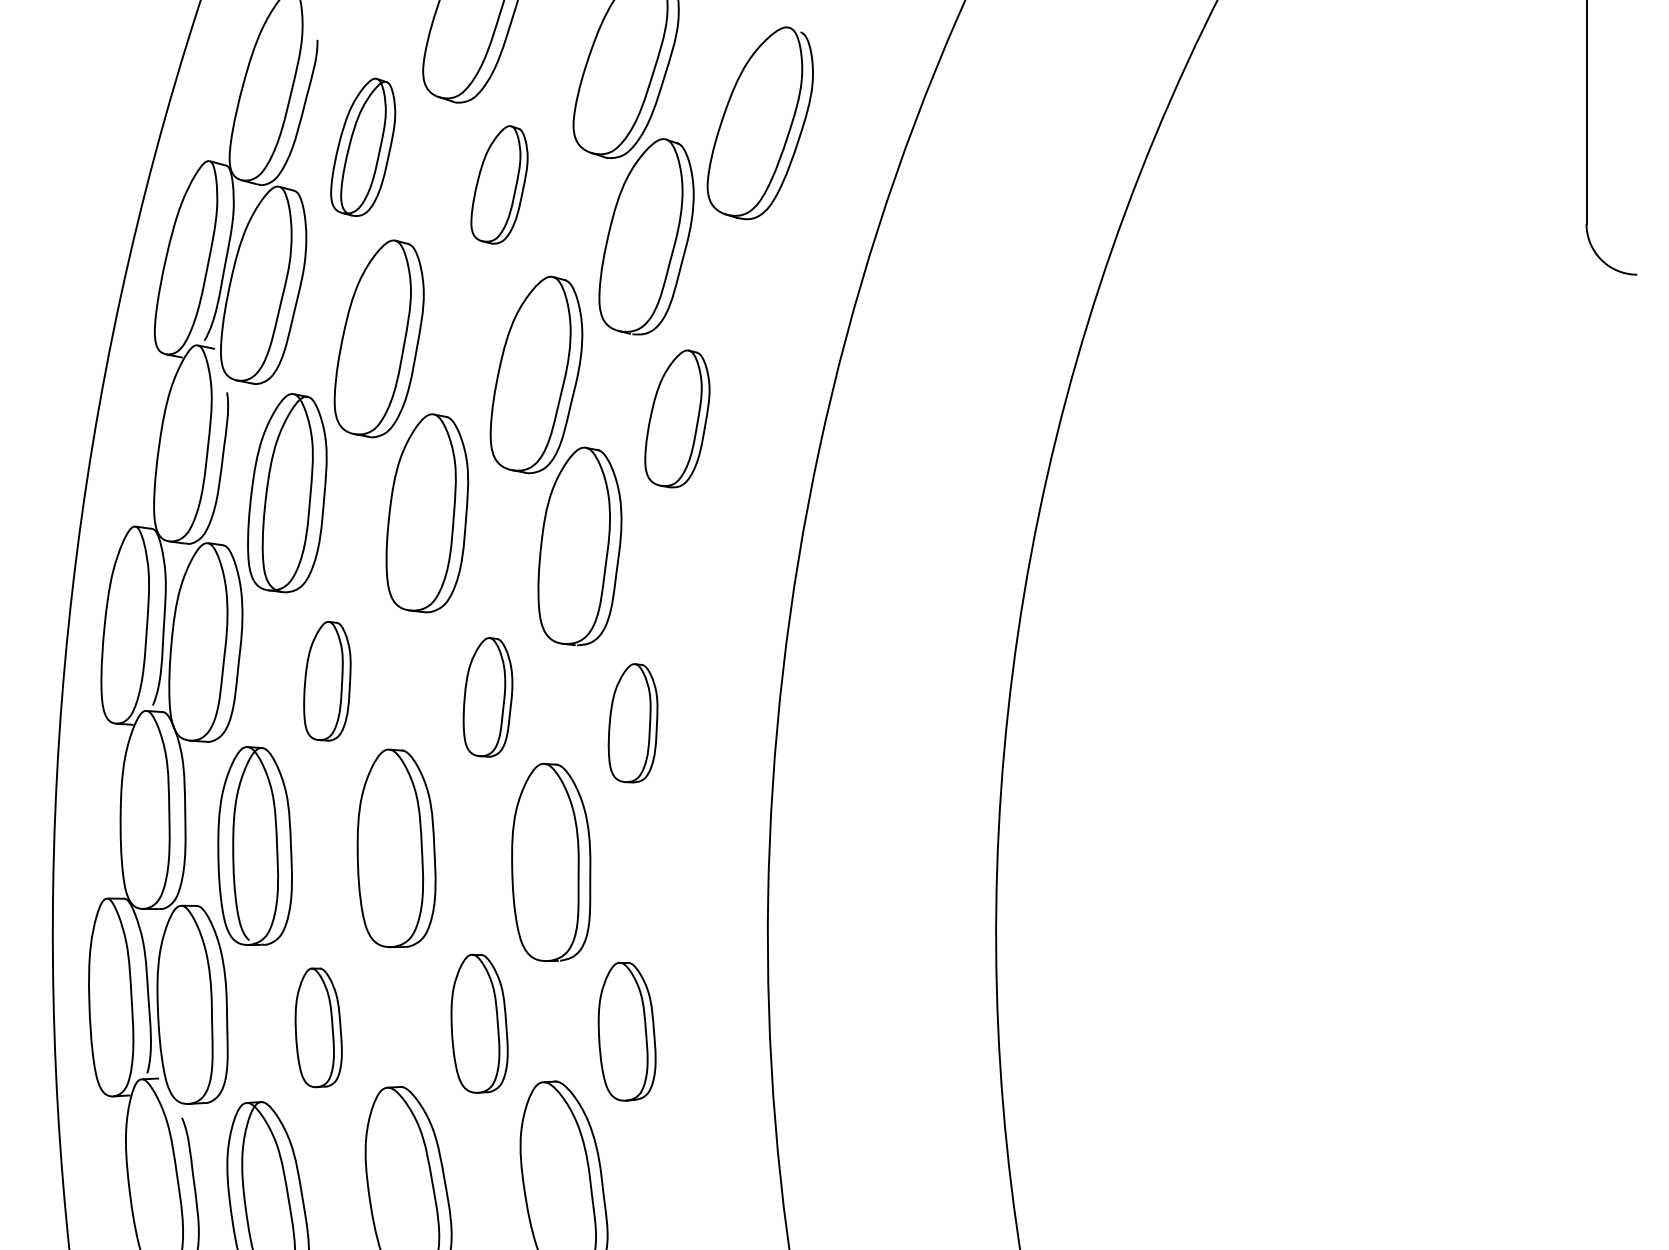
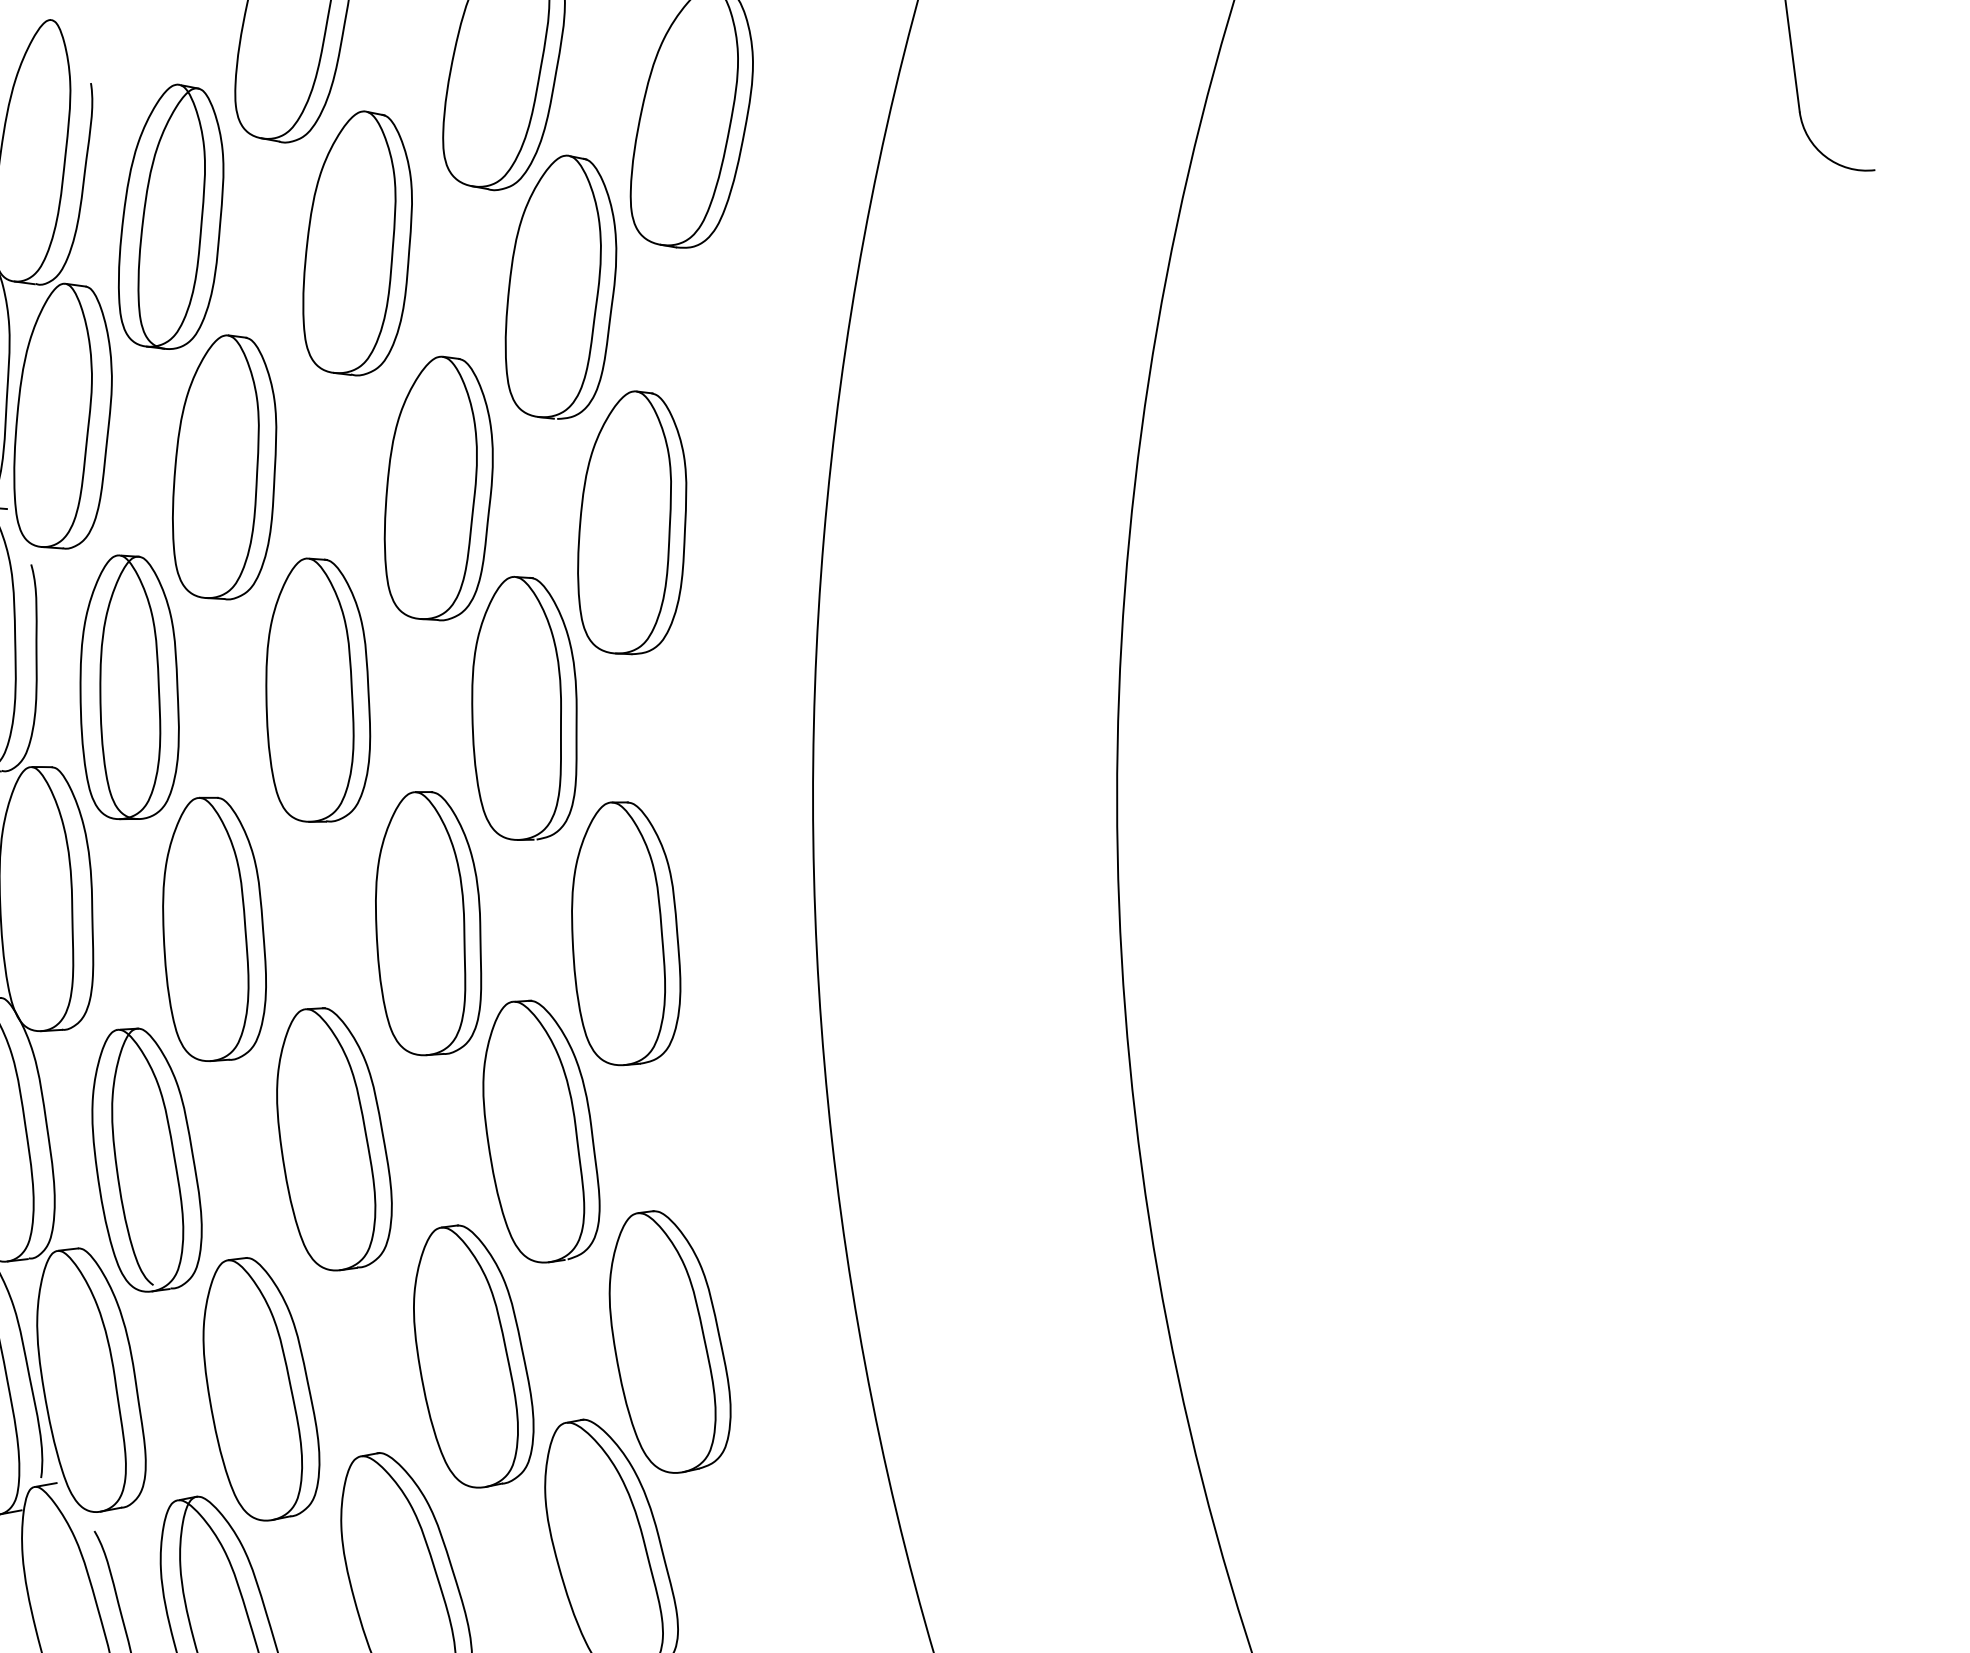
part: (362, 147) -> (168, 217), size x1.43
part: (499, 184) -> (356, 243), size x1.67
part: (677, 418) -> (631, 522), size x1.43
part: (327, 681) -> (212, 929), size x1.67
part: (487, 697) -> (427, 923), size x1.67
part: (632, 722) -> (623, 932), size x1.67
part: (479, 1023) -> (471, 1355), size x1.43
part: (318, 1027) -> (259, 1388), size x1.67
part: (626, 1031) -> (667, 1341), size x1.43

